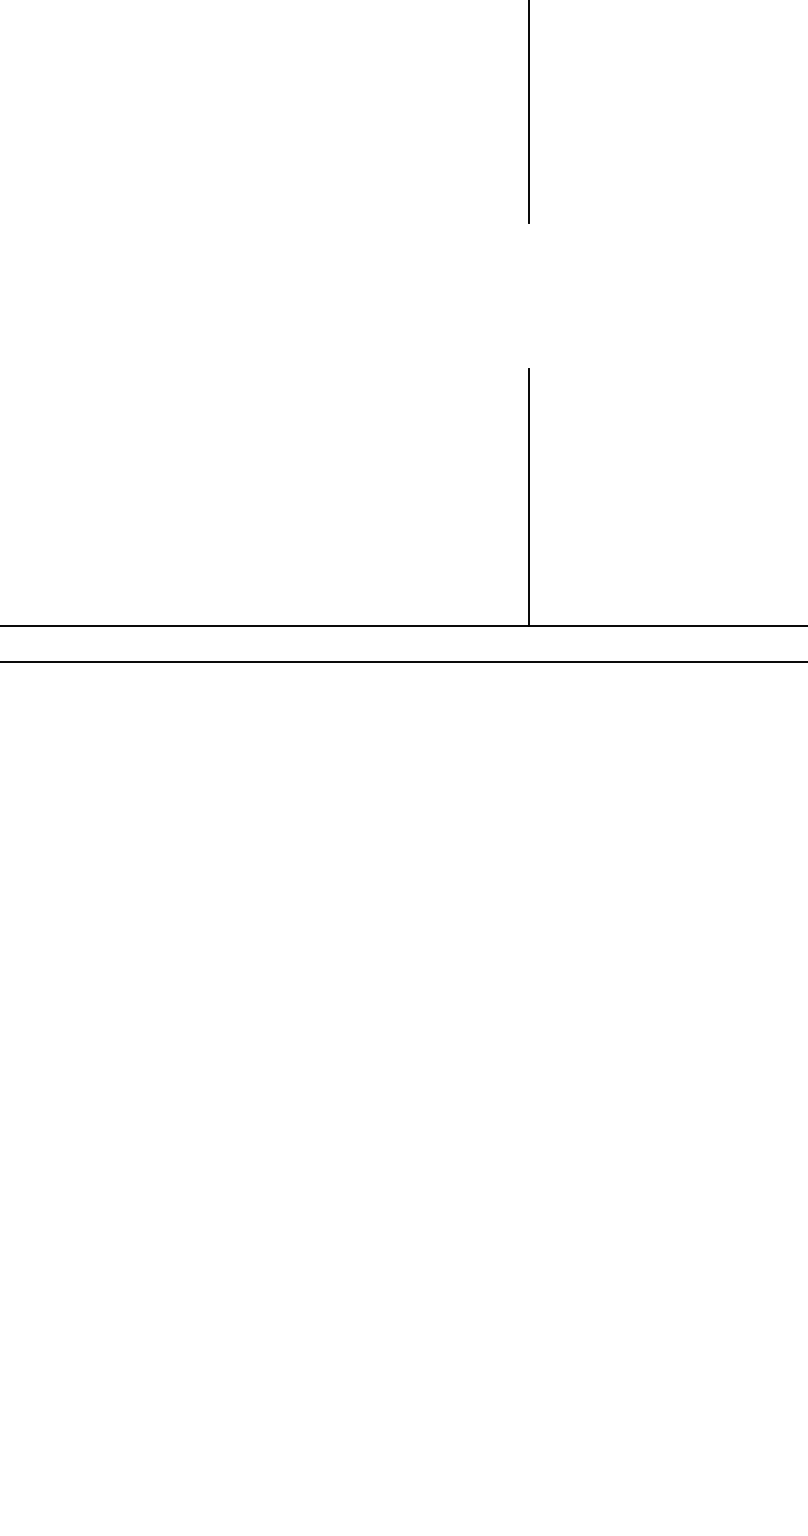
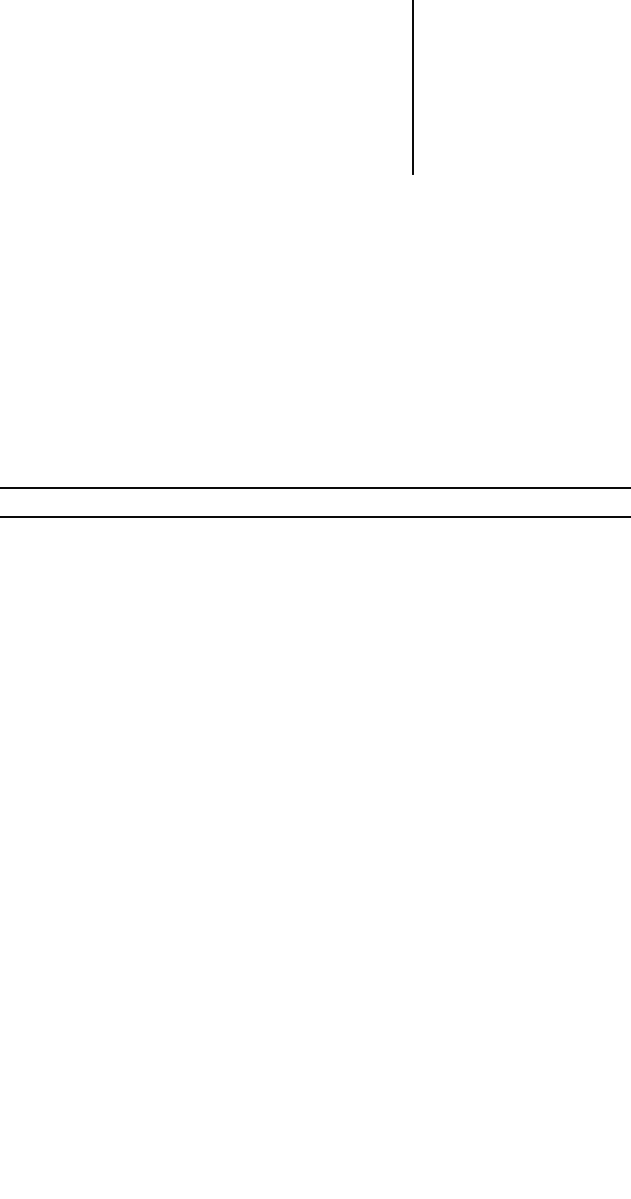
line: (529, 496) -> (413, 387), removed

